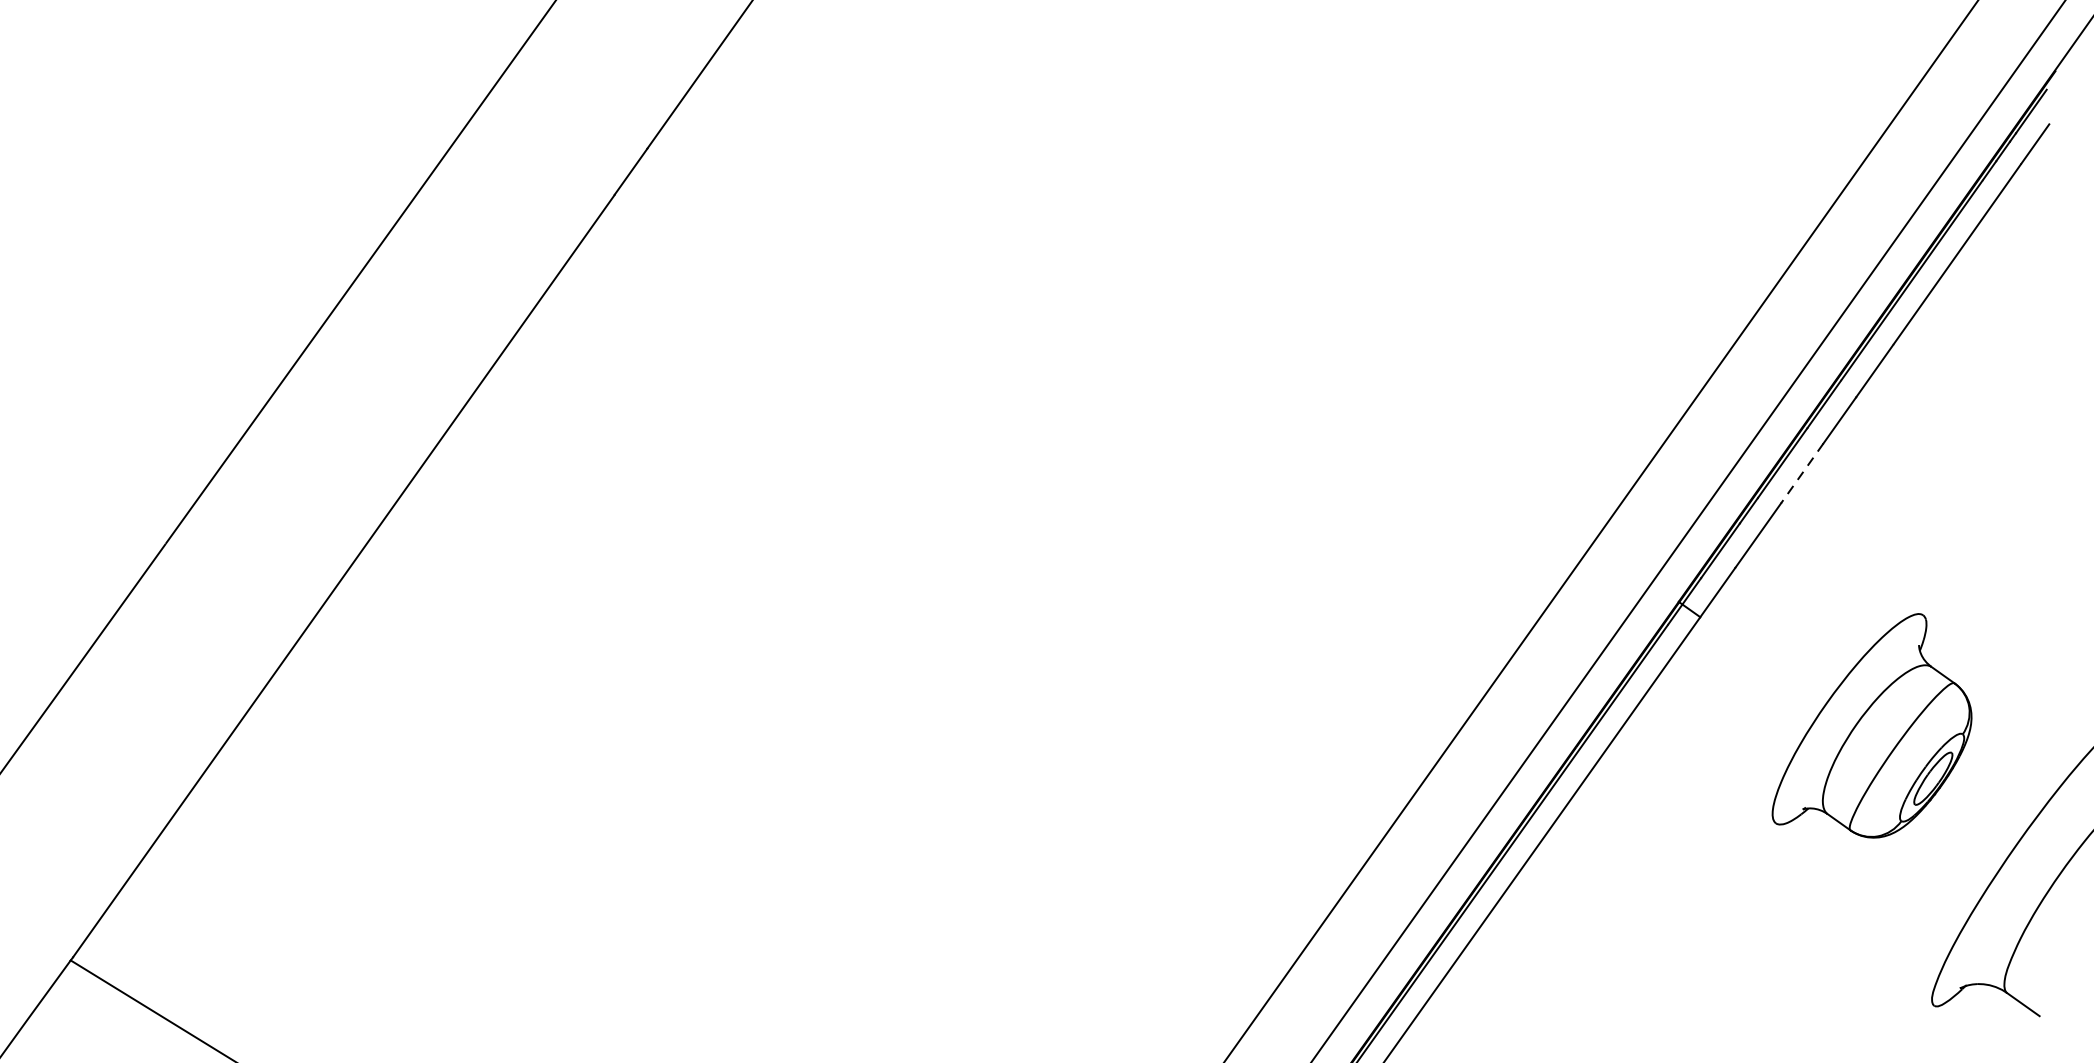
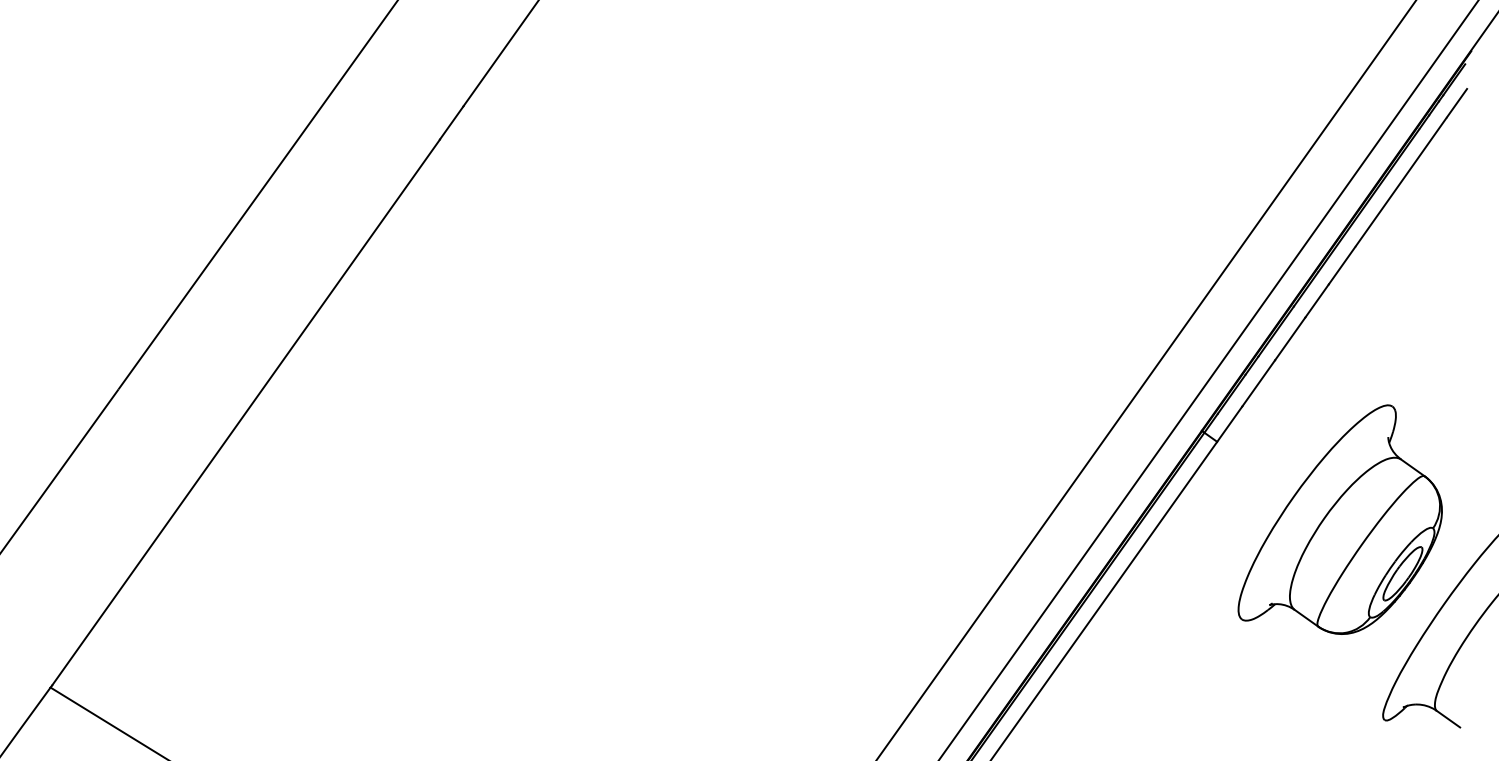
line: (1801, 474) -> (1289, 339), dashed -> solid
part: (1871, 725) -> (1339, 519), size x1.43

